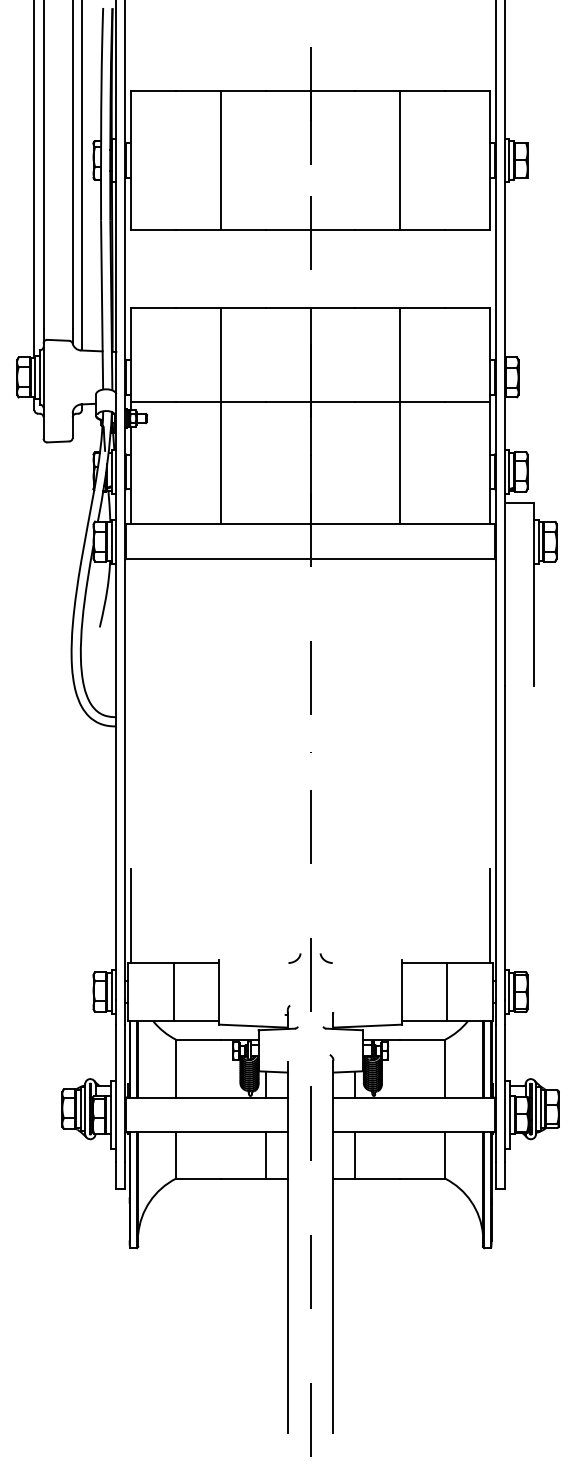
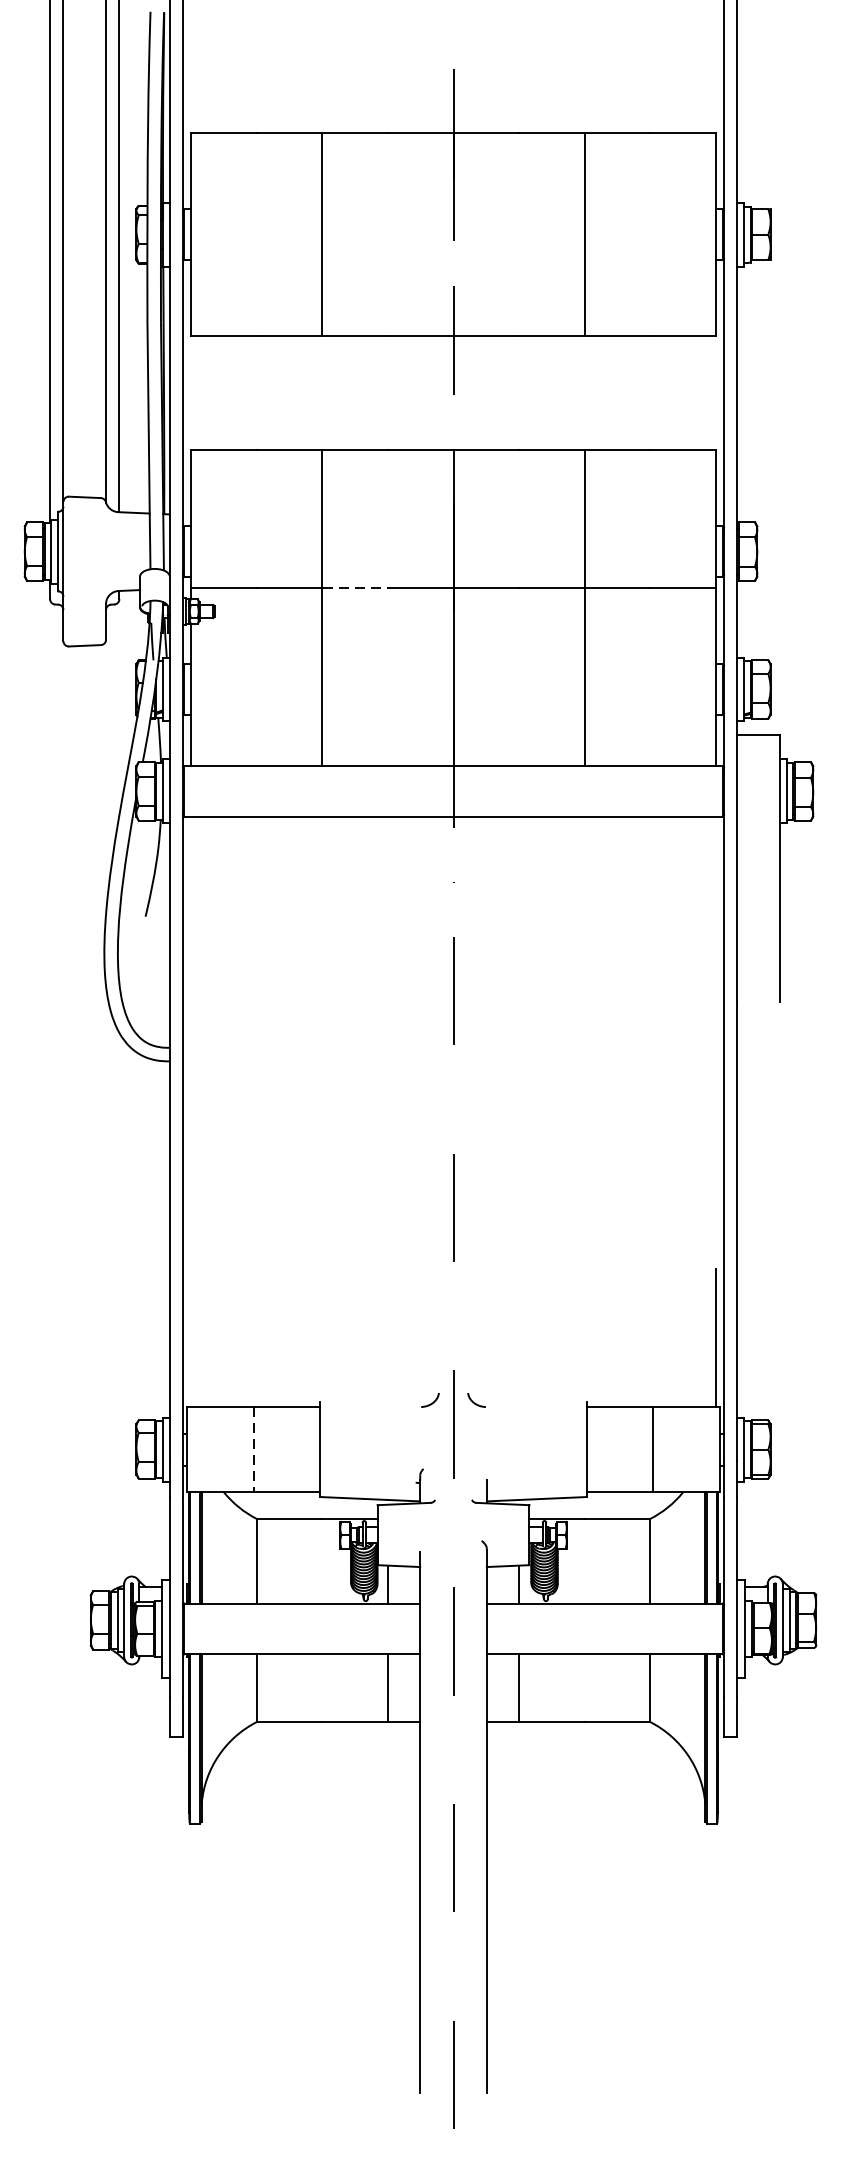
line: (243, 402) -> (355, 588), solid -> dashed
line: (131, 915) -> (191, 1337), removed
line: (173, 992) -> (253, 1450), solid -> dashed

